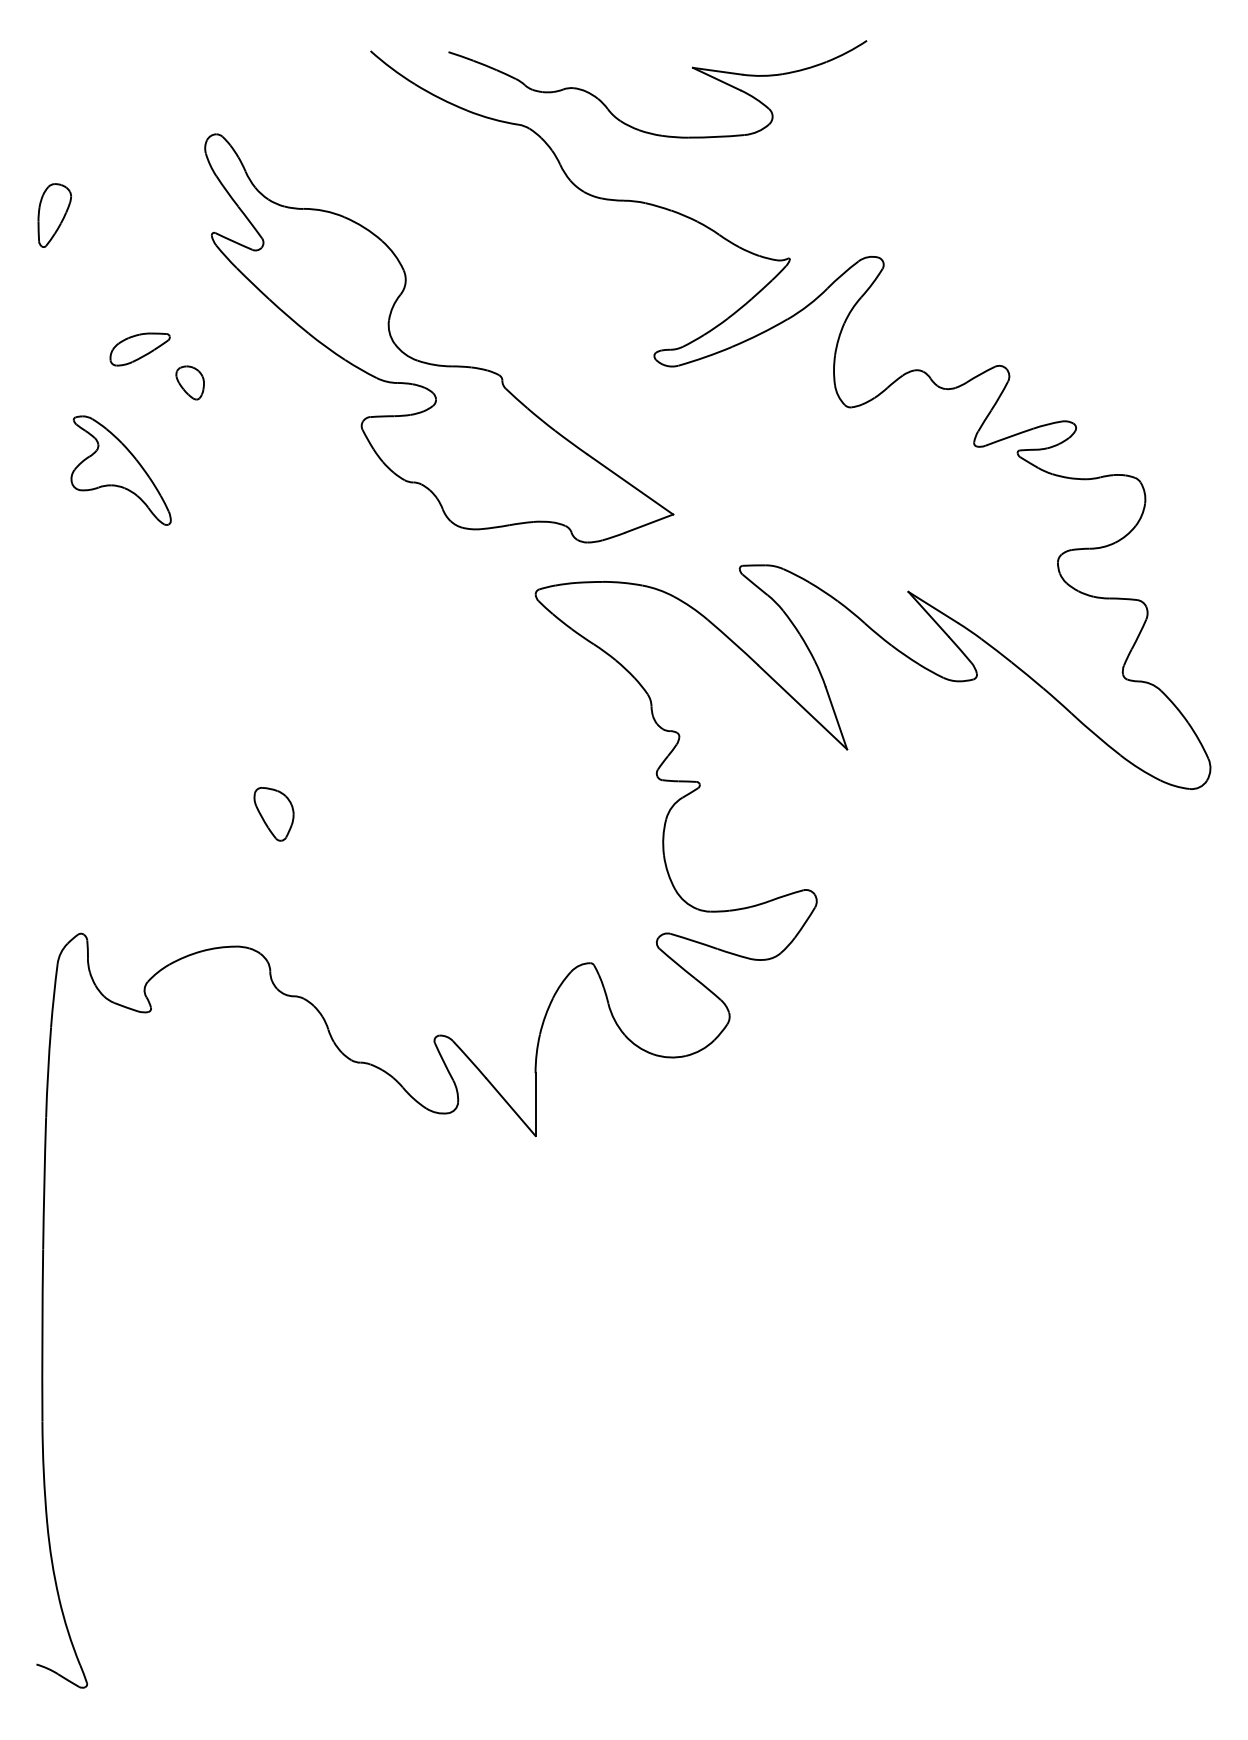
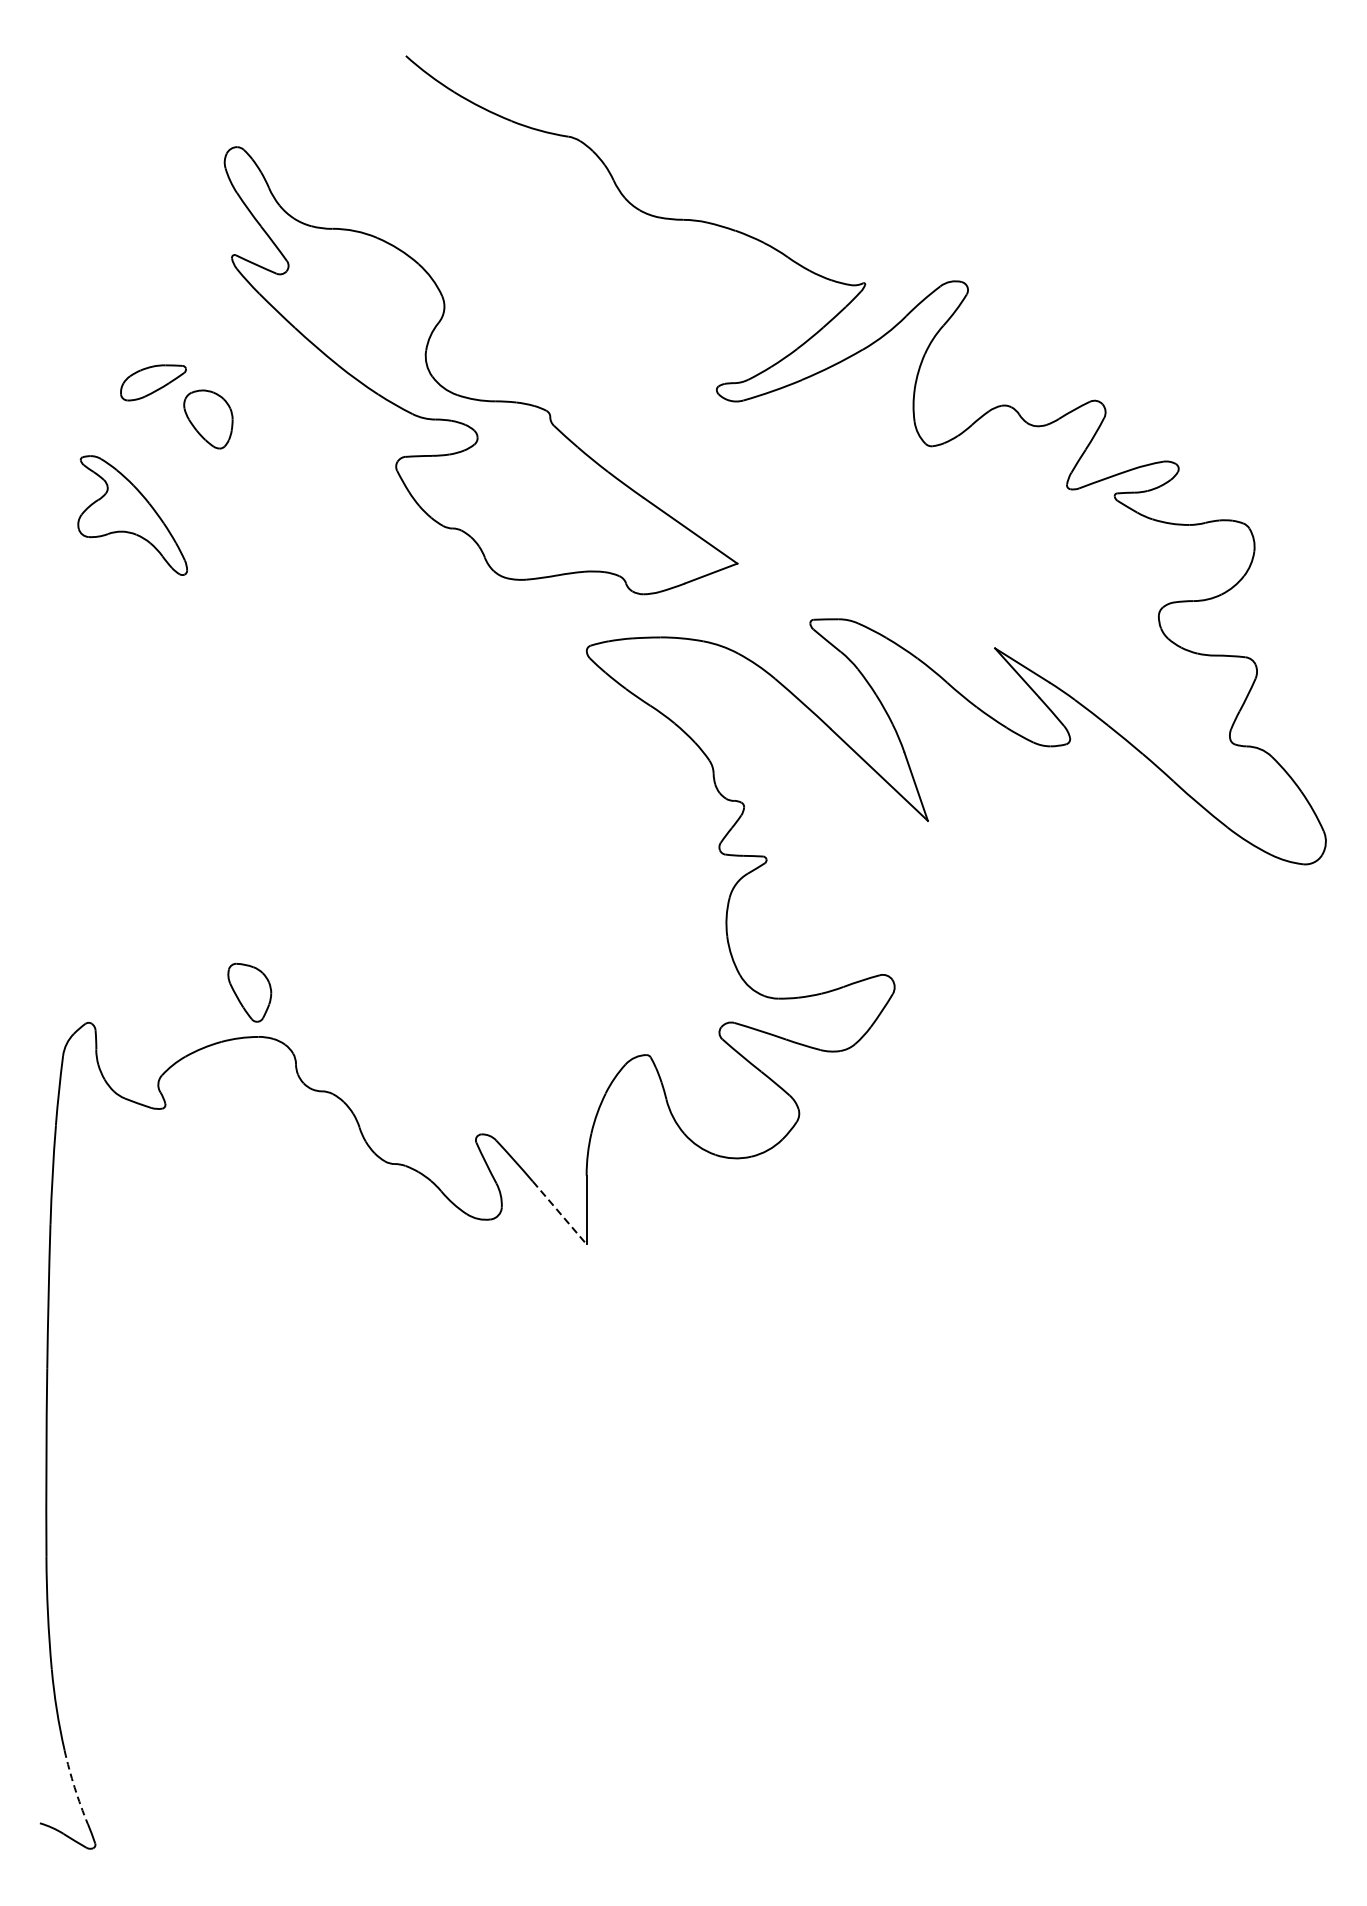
part: (692, 68) -> (758, 75), removed
part: (54, 215) -> (59, 236), removed
part: (189, 382) -> (207, 418), size x1.6
part: (273, 814) -> (249, 992), moved
line: (511, 1107) -> (560, 1213), solid -> dashed
arc: (68, 1631) -> (75, 1787), solid -> dashed

